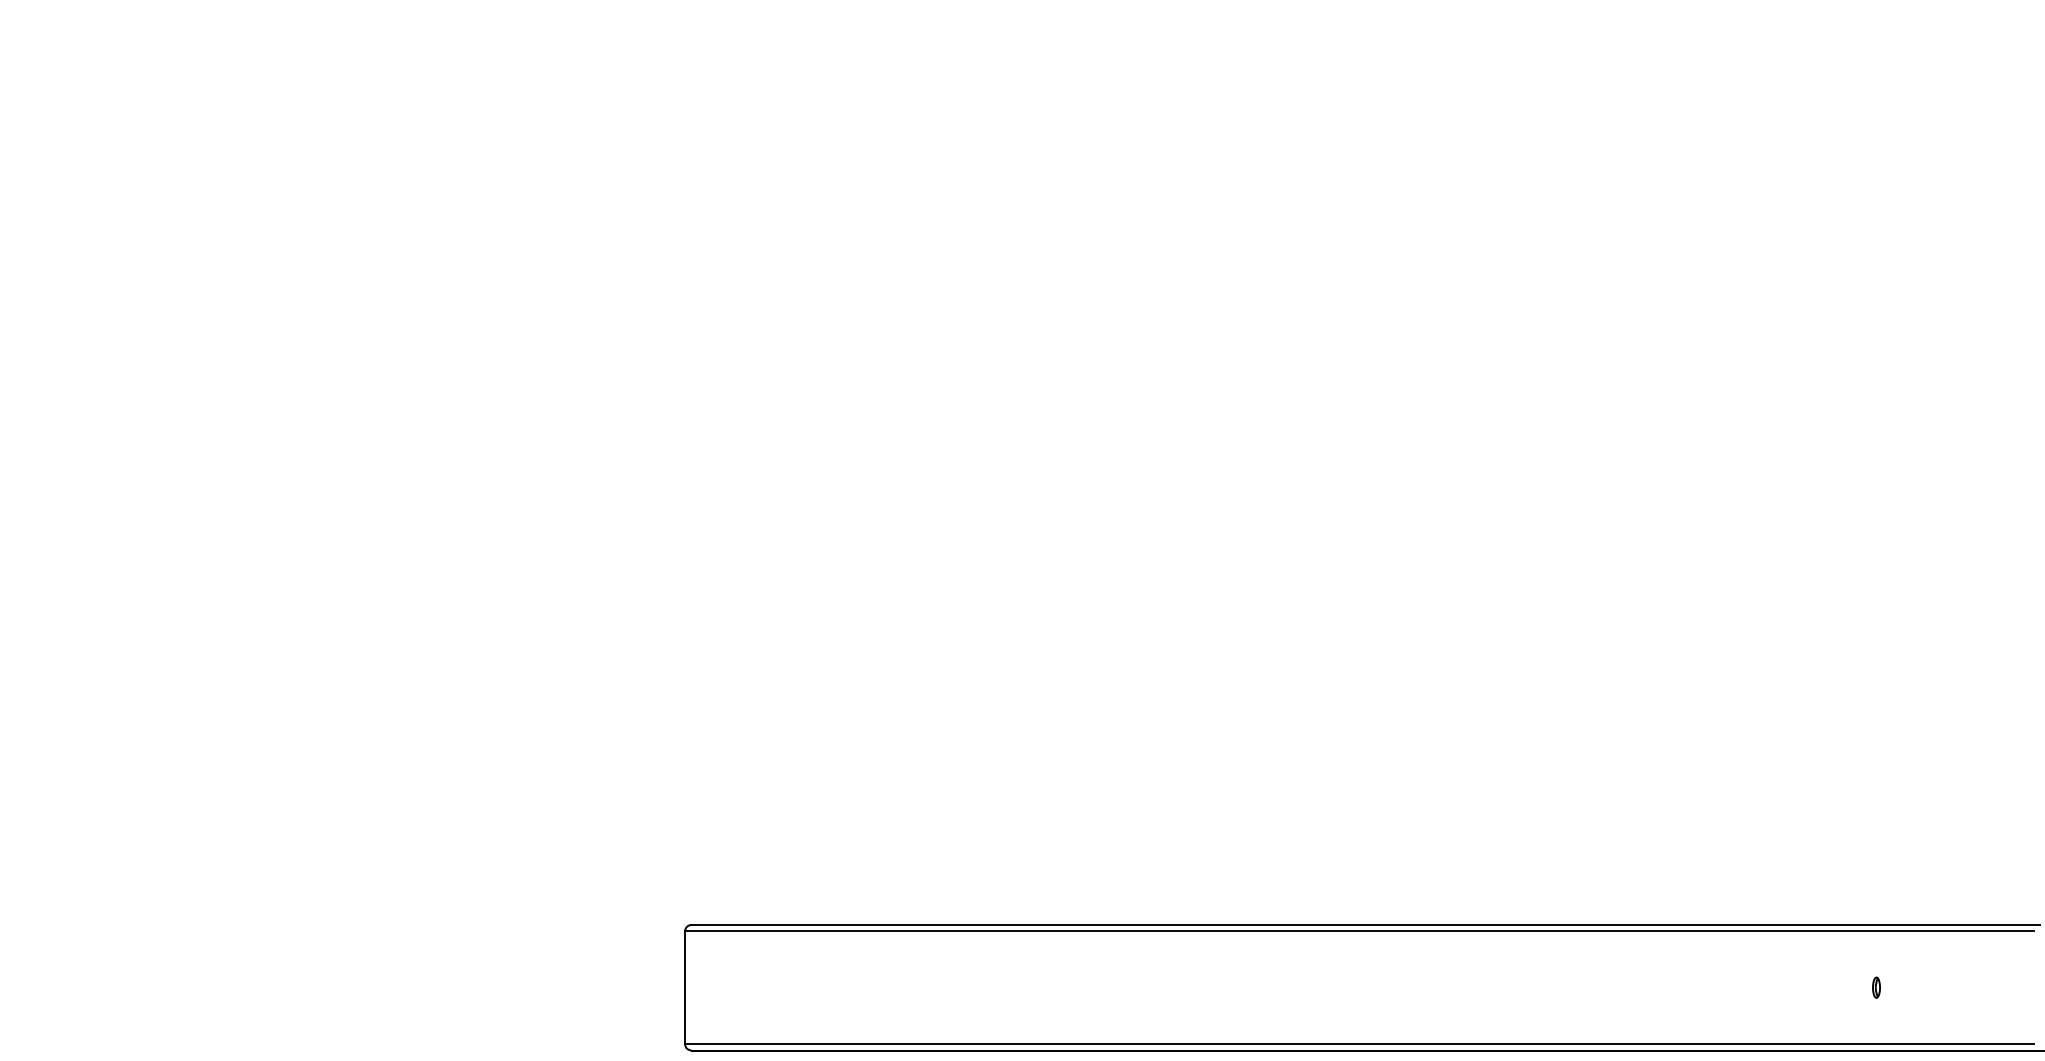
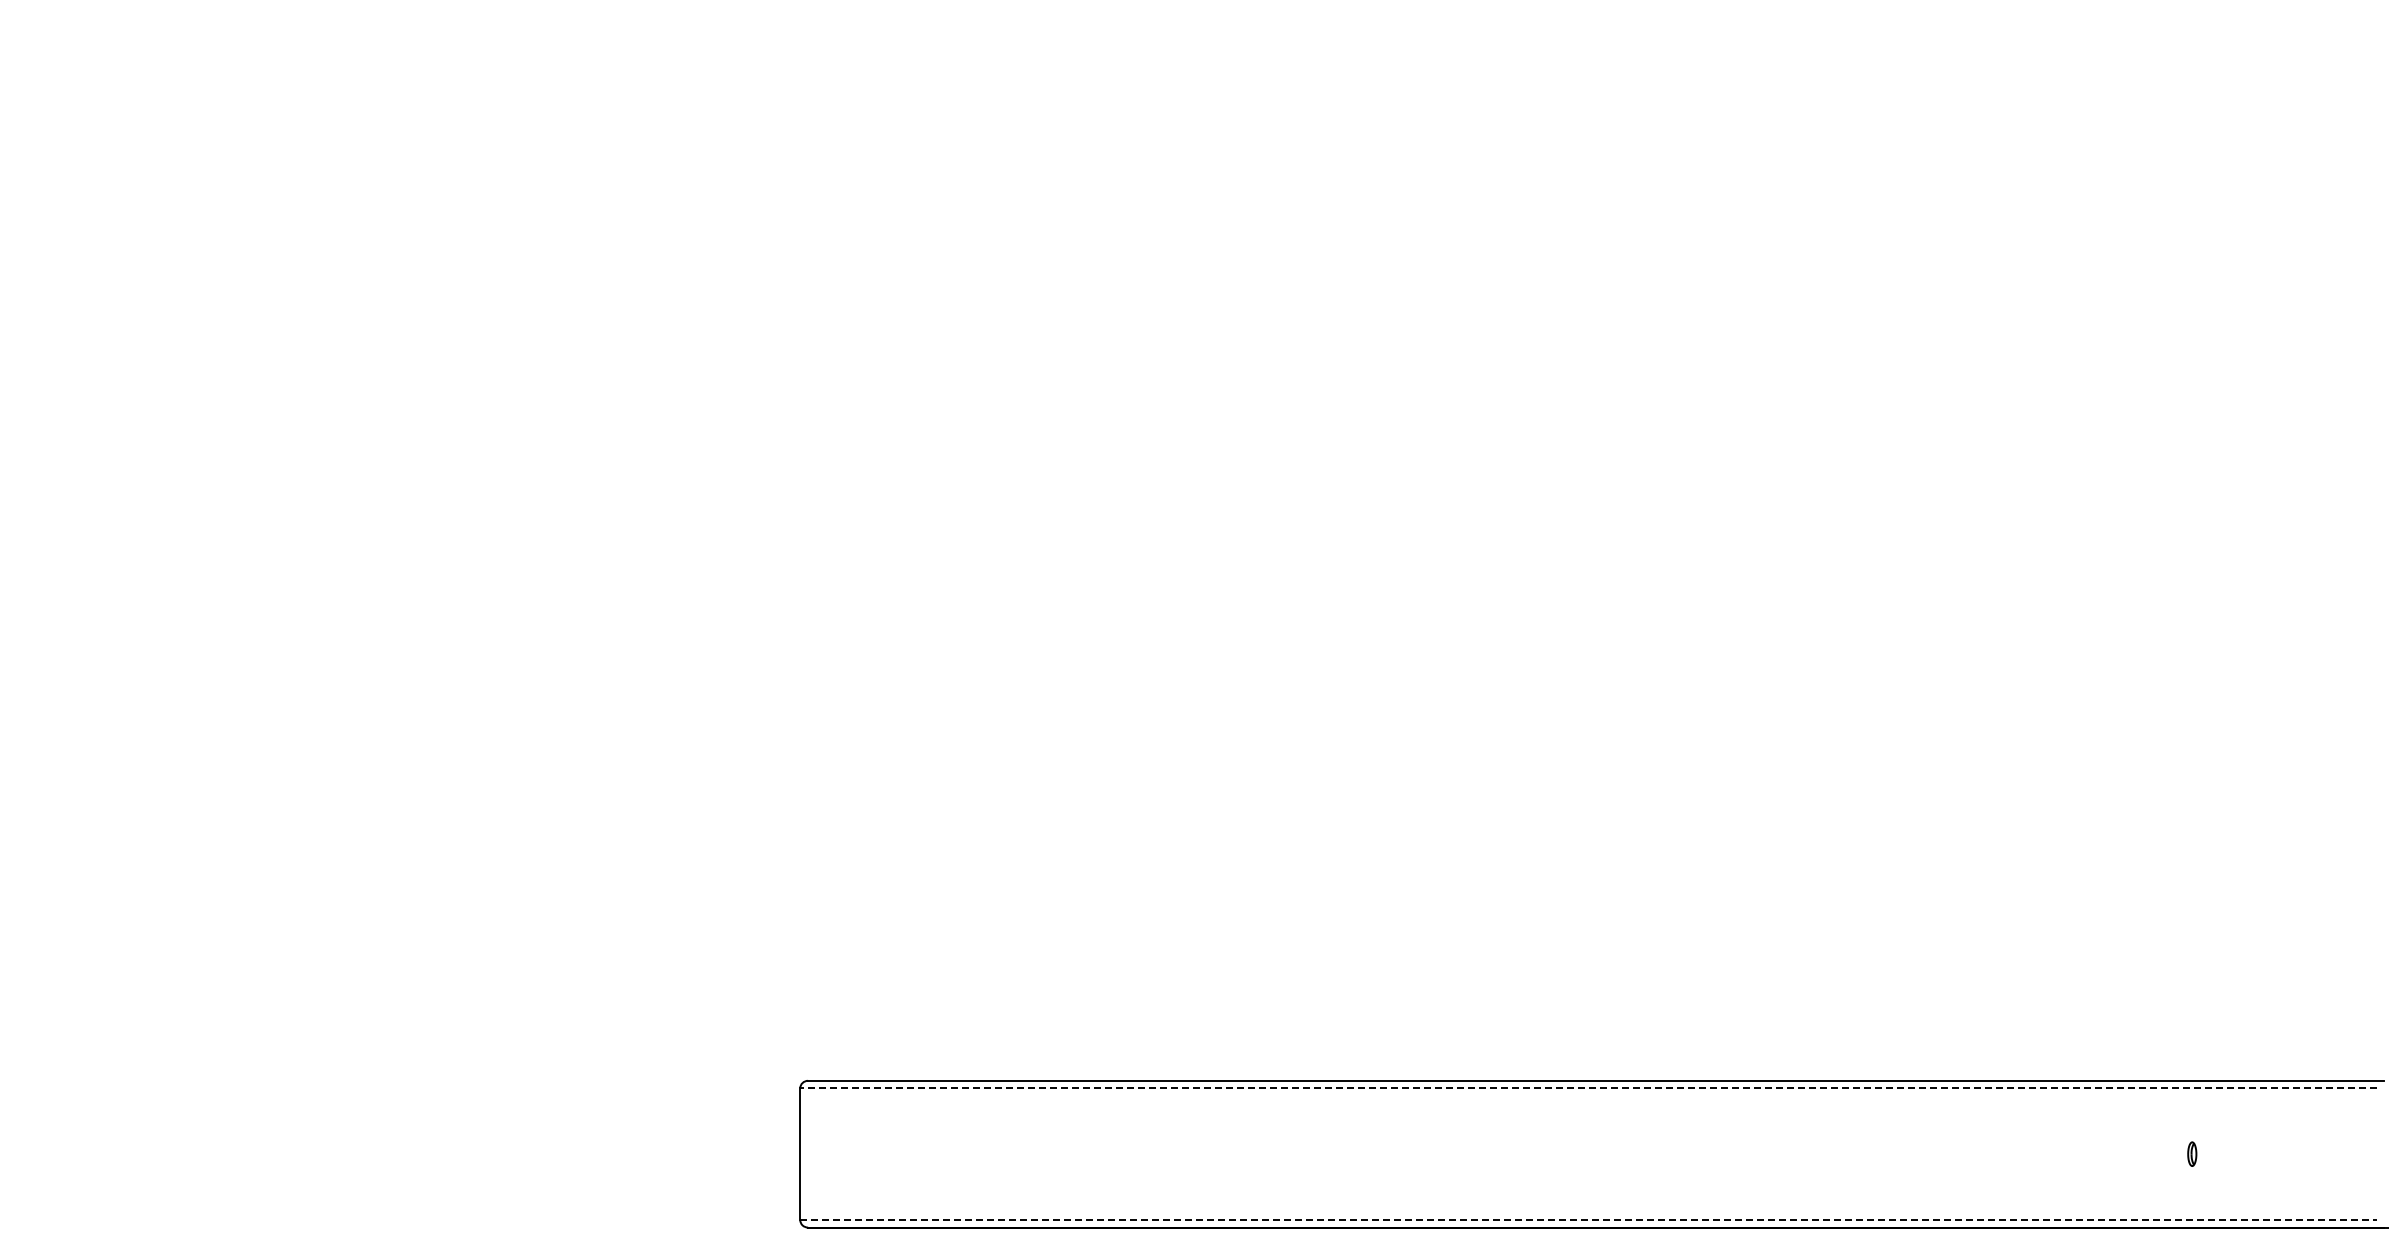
line: (1359, 931) -> (1588, 1088), solid -> dashed
line: (1360, 1044) -> (1589, 1220), solid -> dashed

